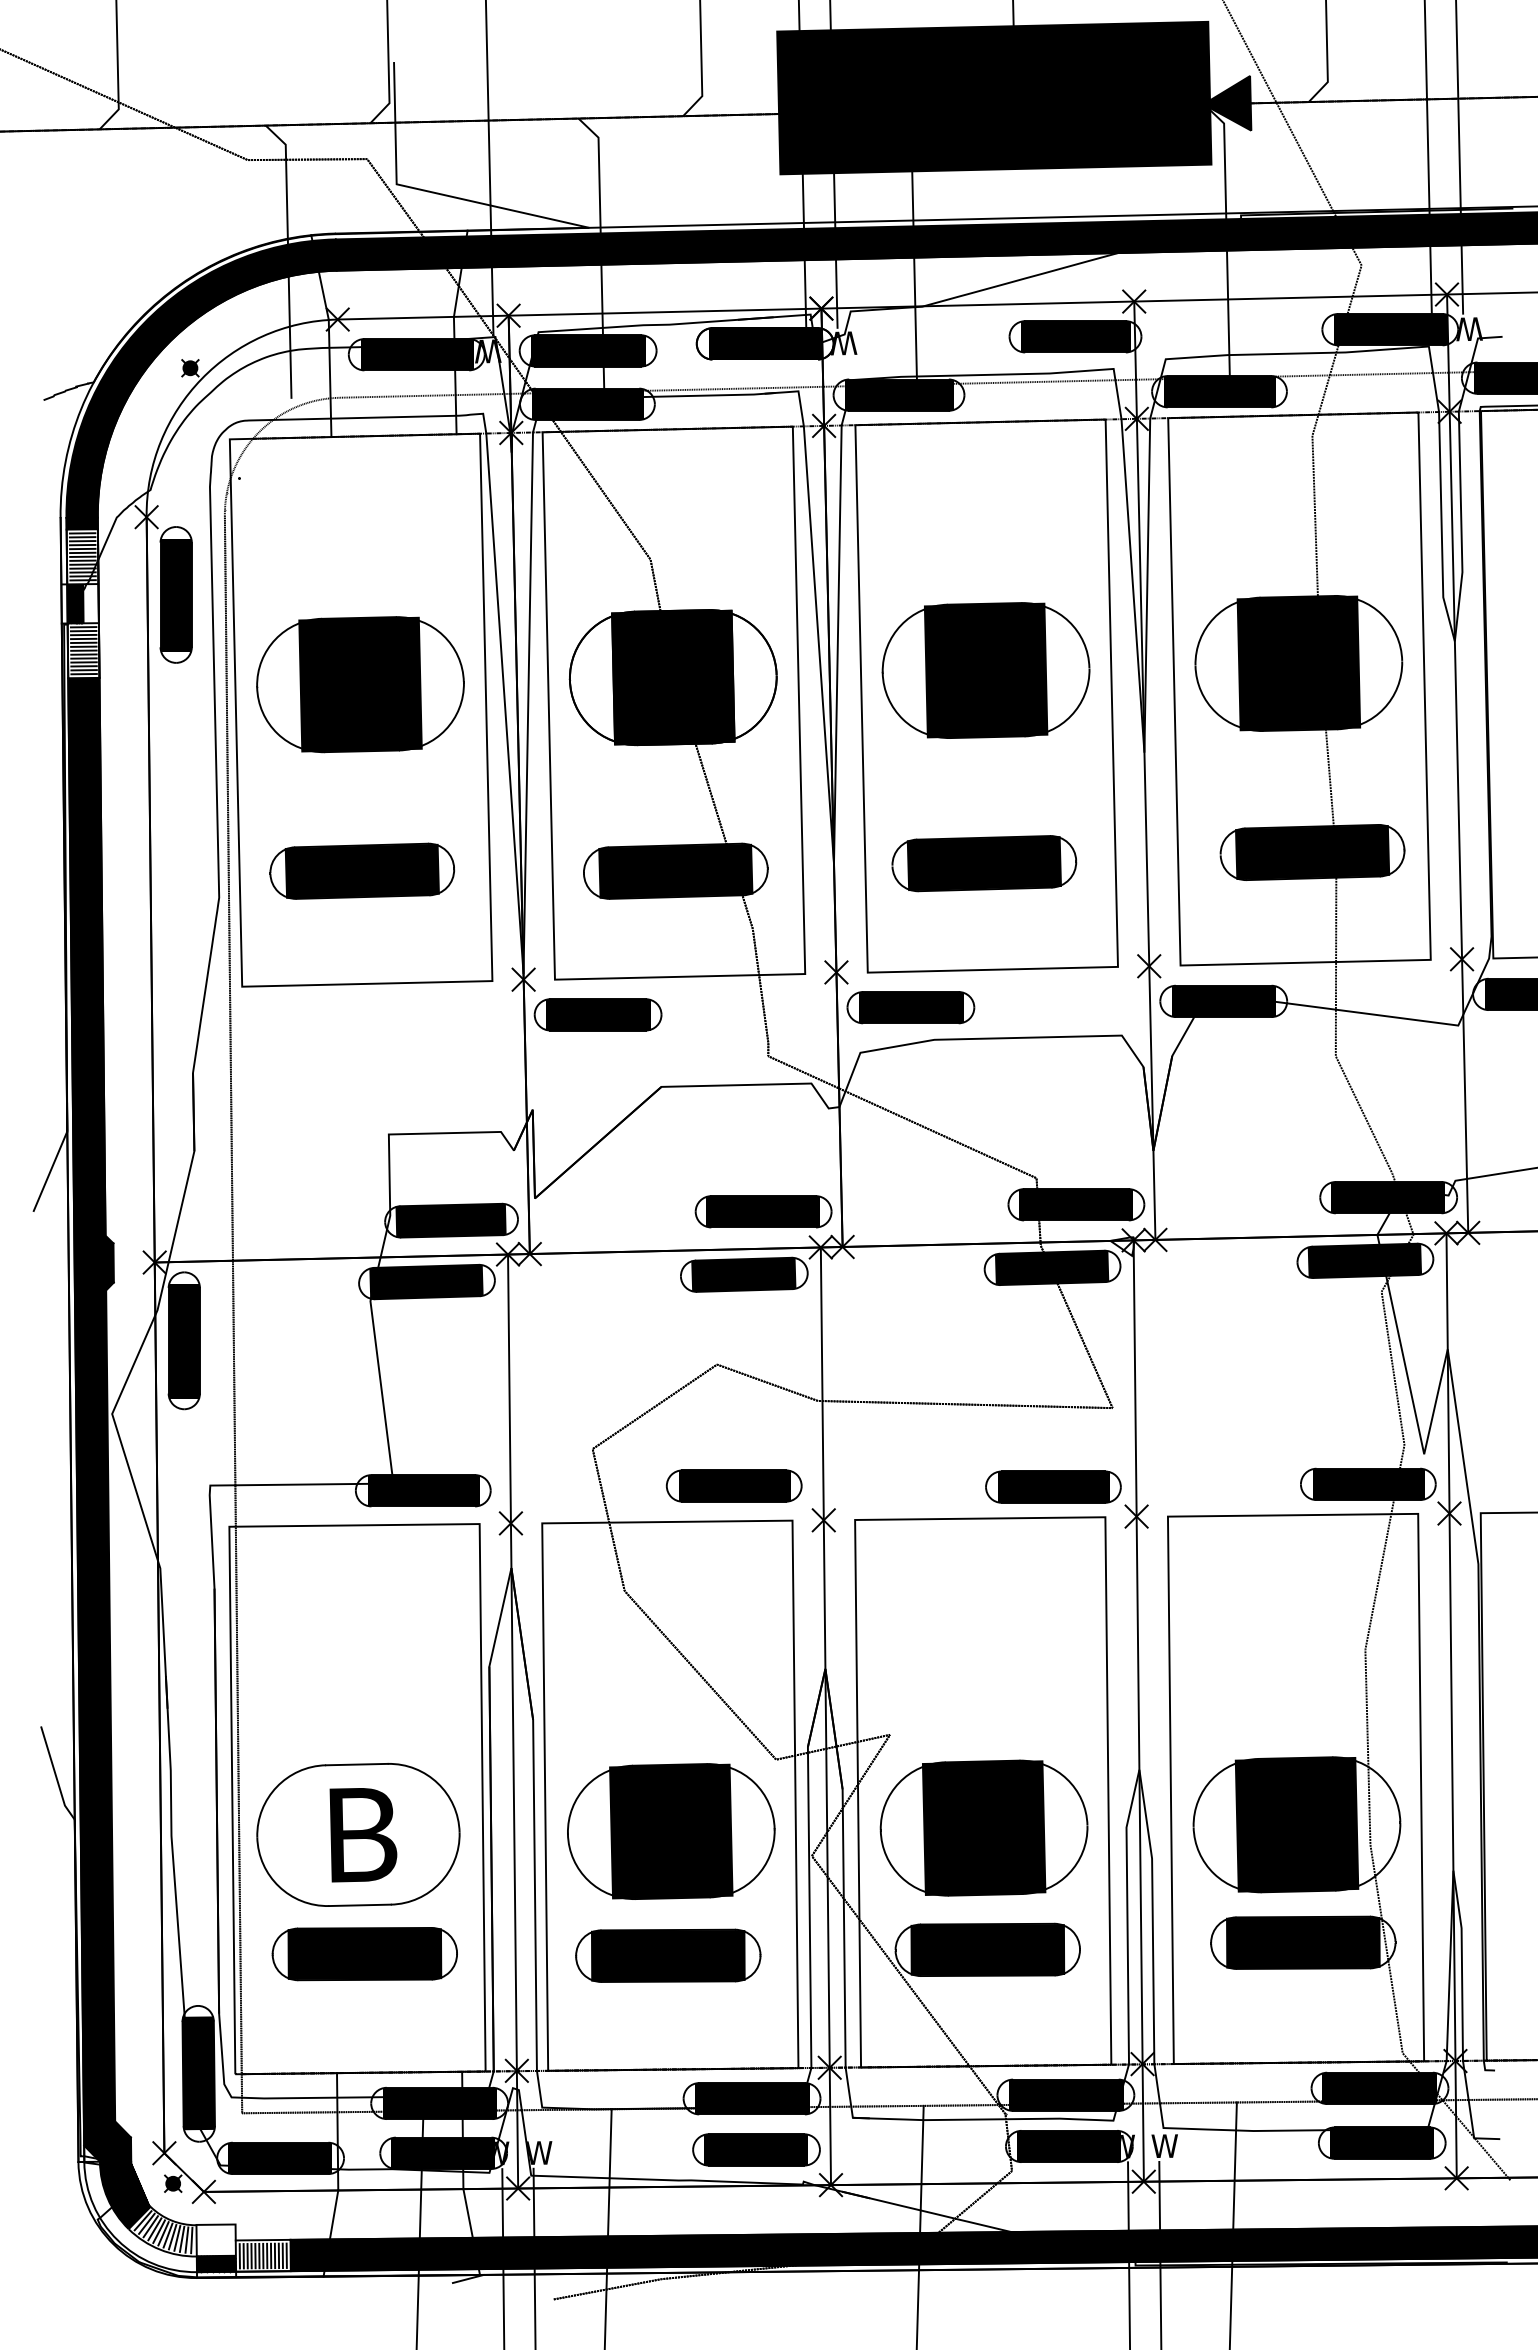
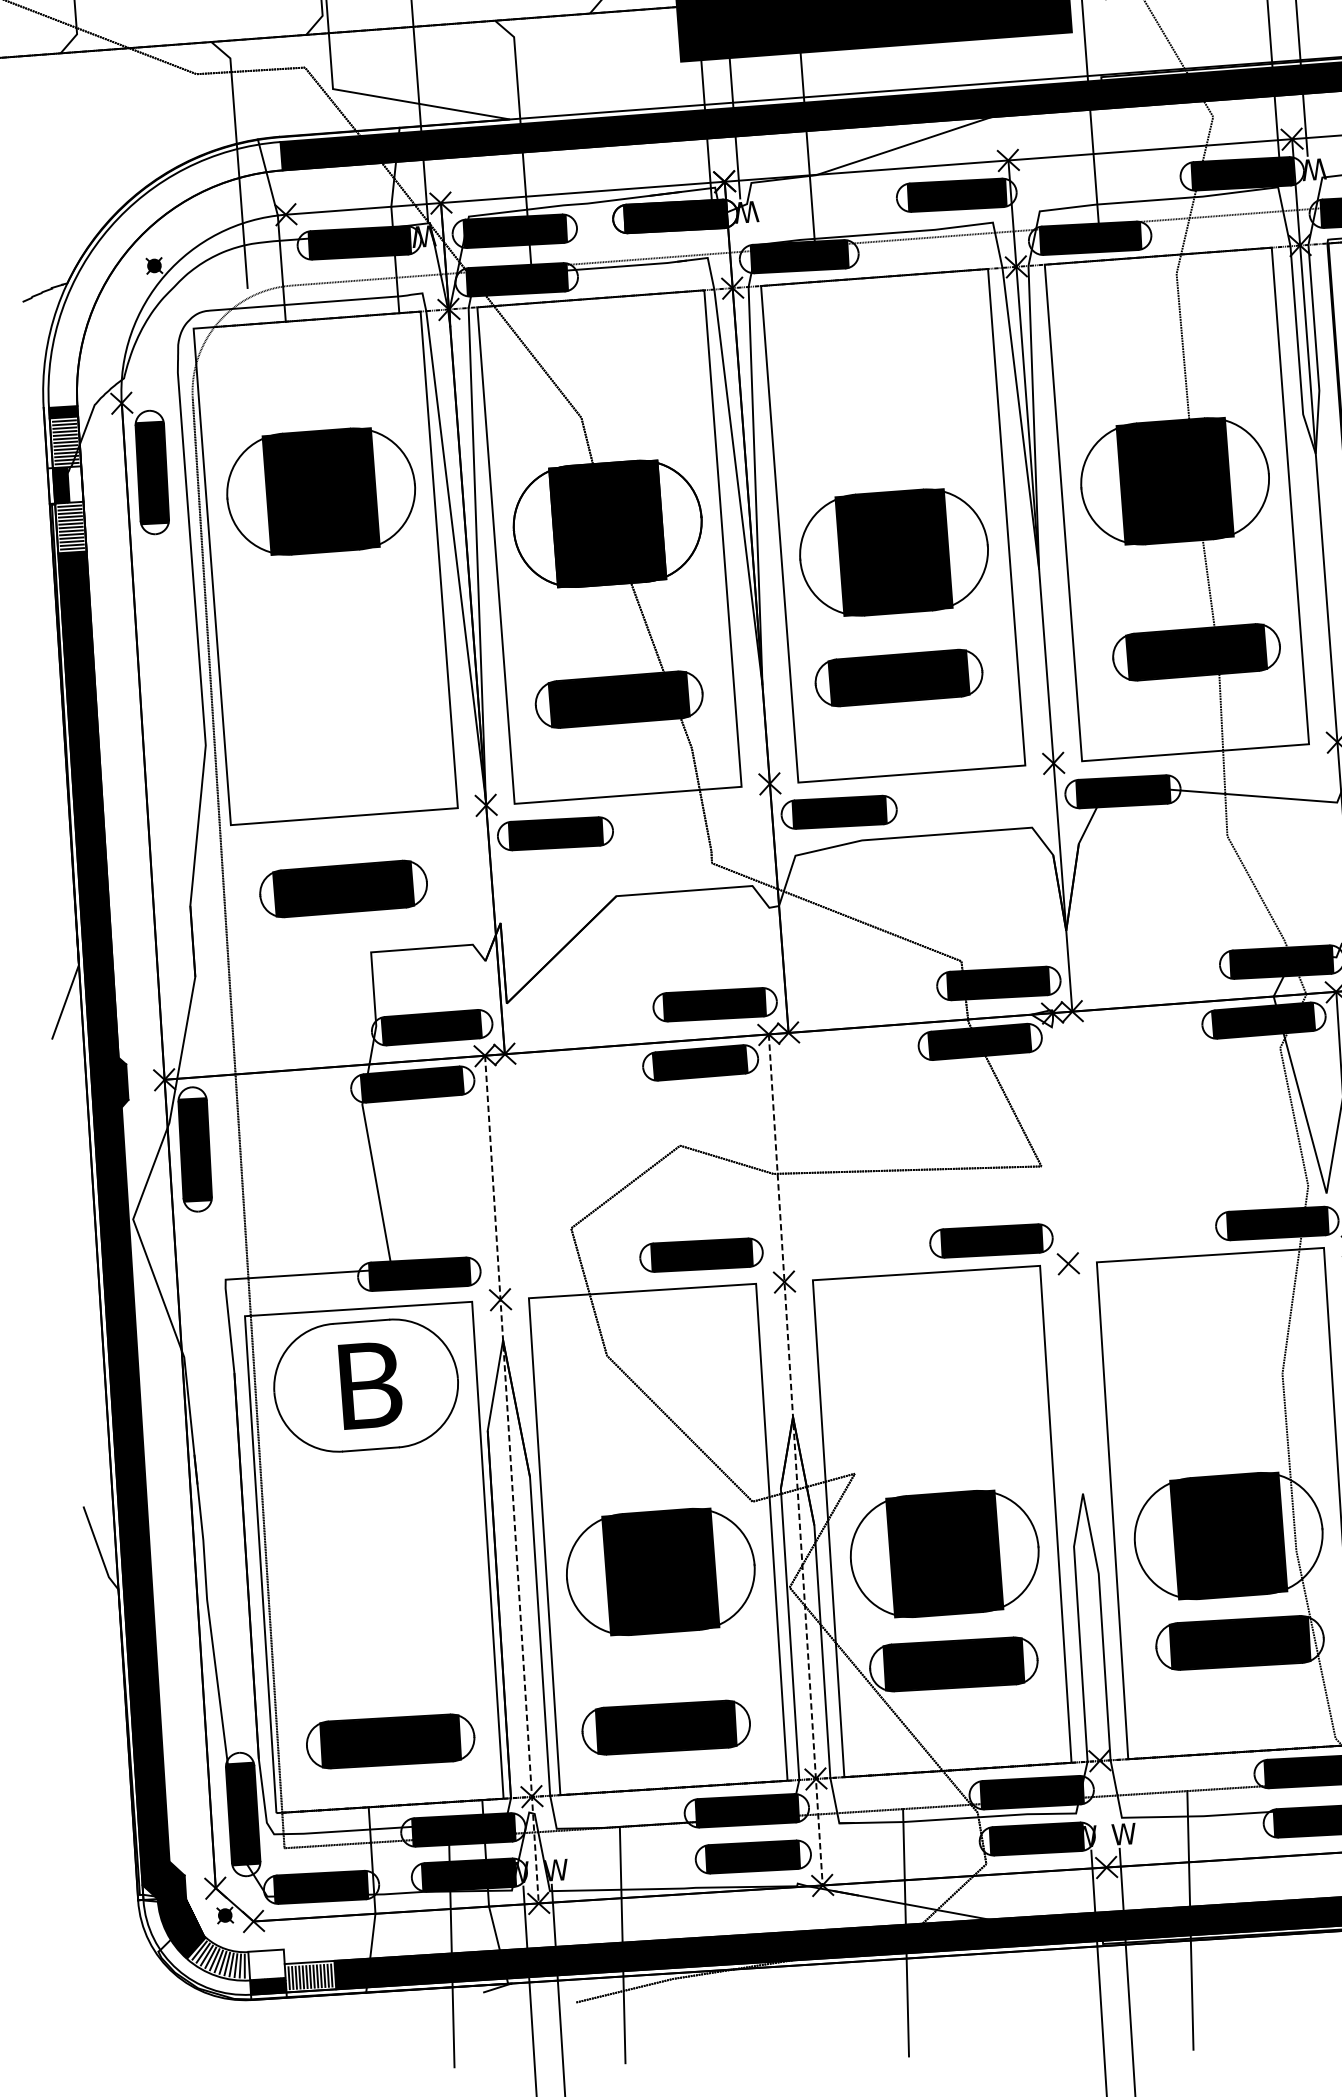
fill: (201, 378) -> (165, 274), removed
part: (985, 670) -> (893, 552), moved
part: (360, 684) -> (321, 491), moved
part: (361, 870) -> (342, 888), moved
line: (1138, 1710) -> (1079, 1439), removed
line: (825, 1716) -> (795, 1460), solid -> dashed
line: (513, 1722) -> (512, 1480), solid -> dashed
part: (358, 1834) -> (366, 1385), moved
part: (364, 1954) -> (390, 1741), moved
part: (668, 1955) -> (666, 1727), moved

